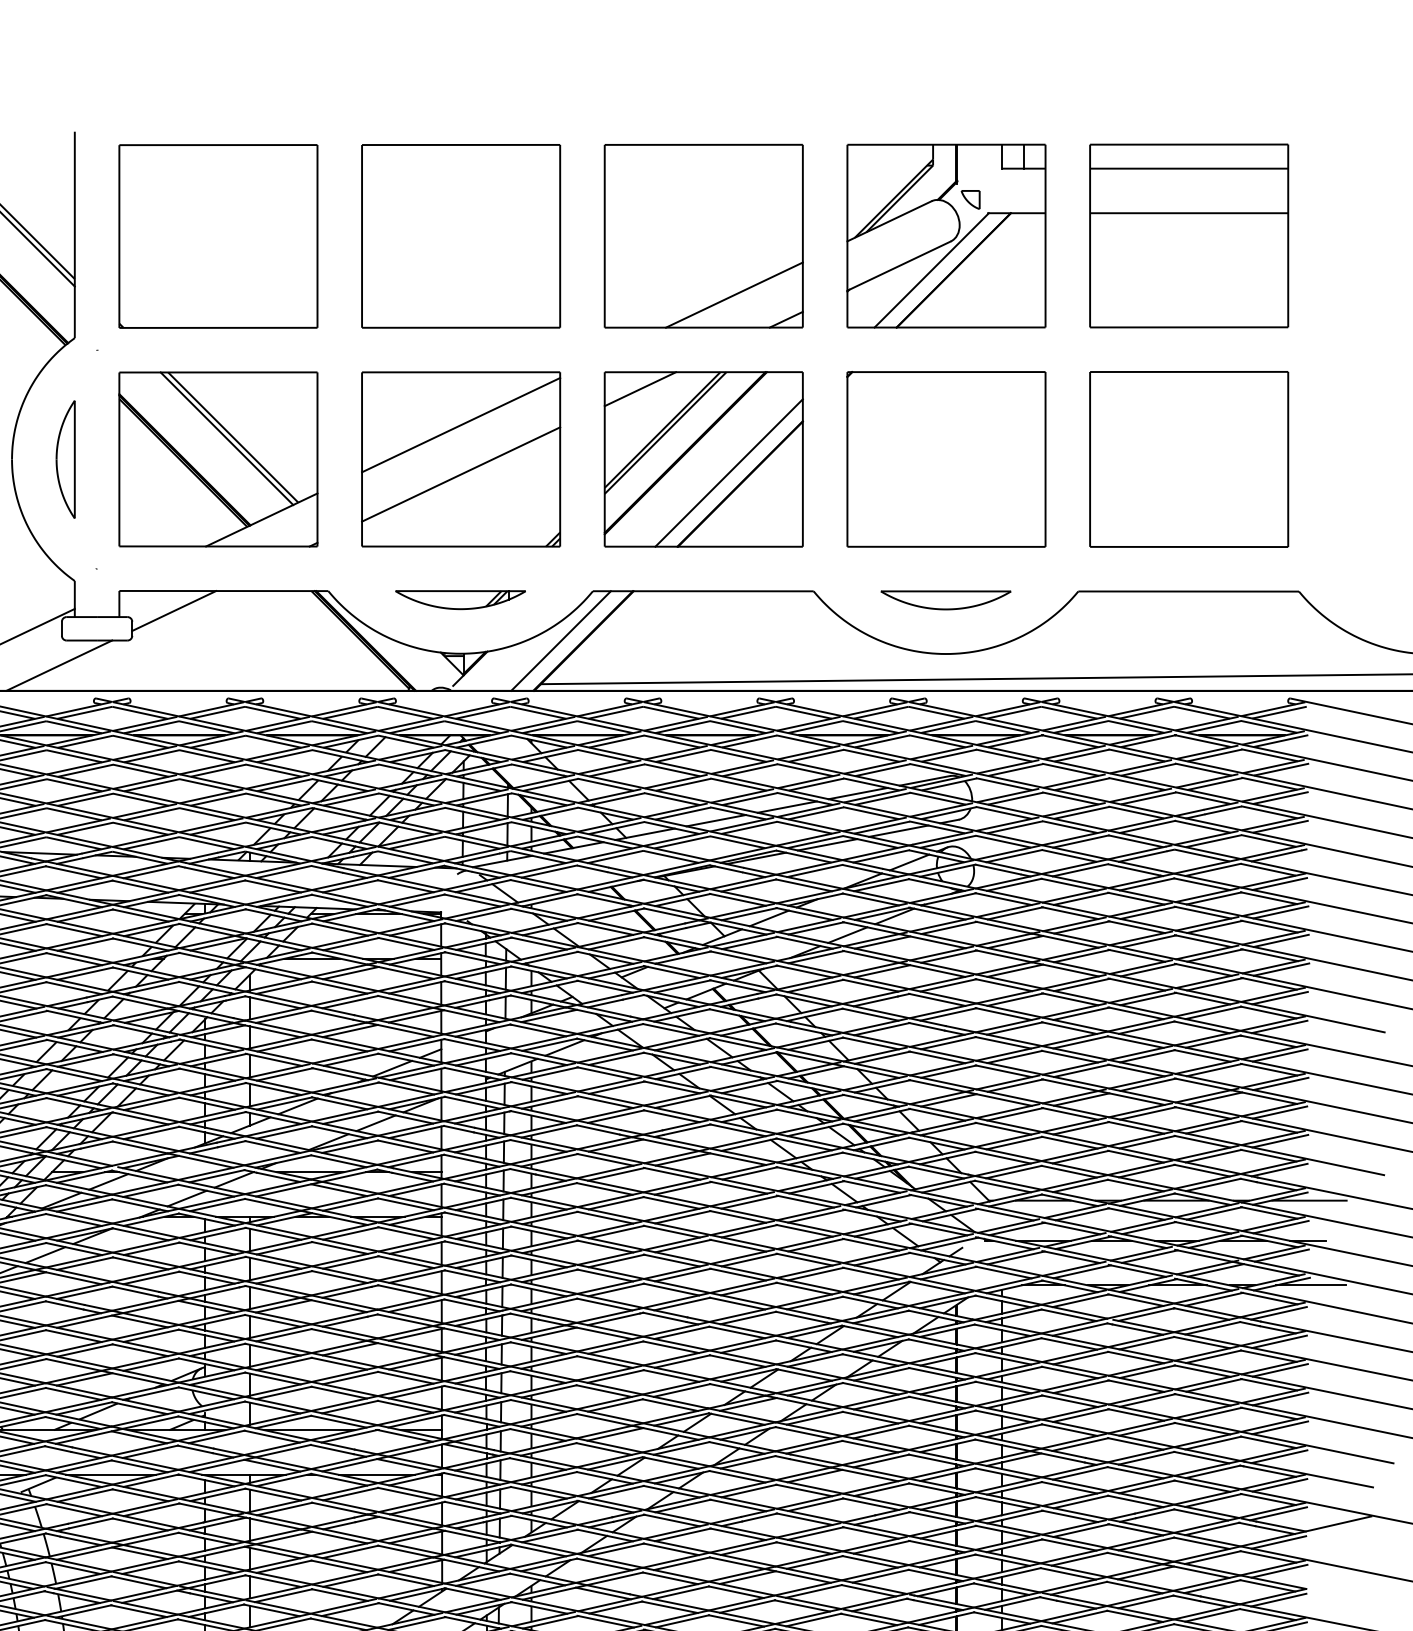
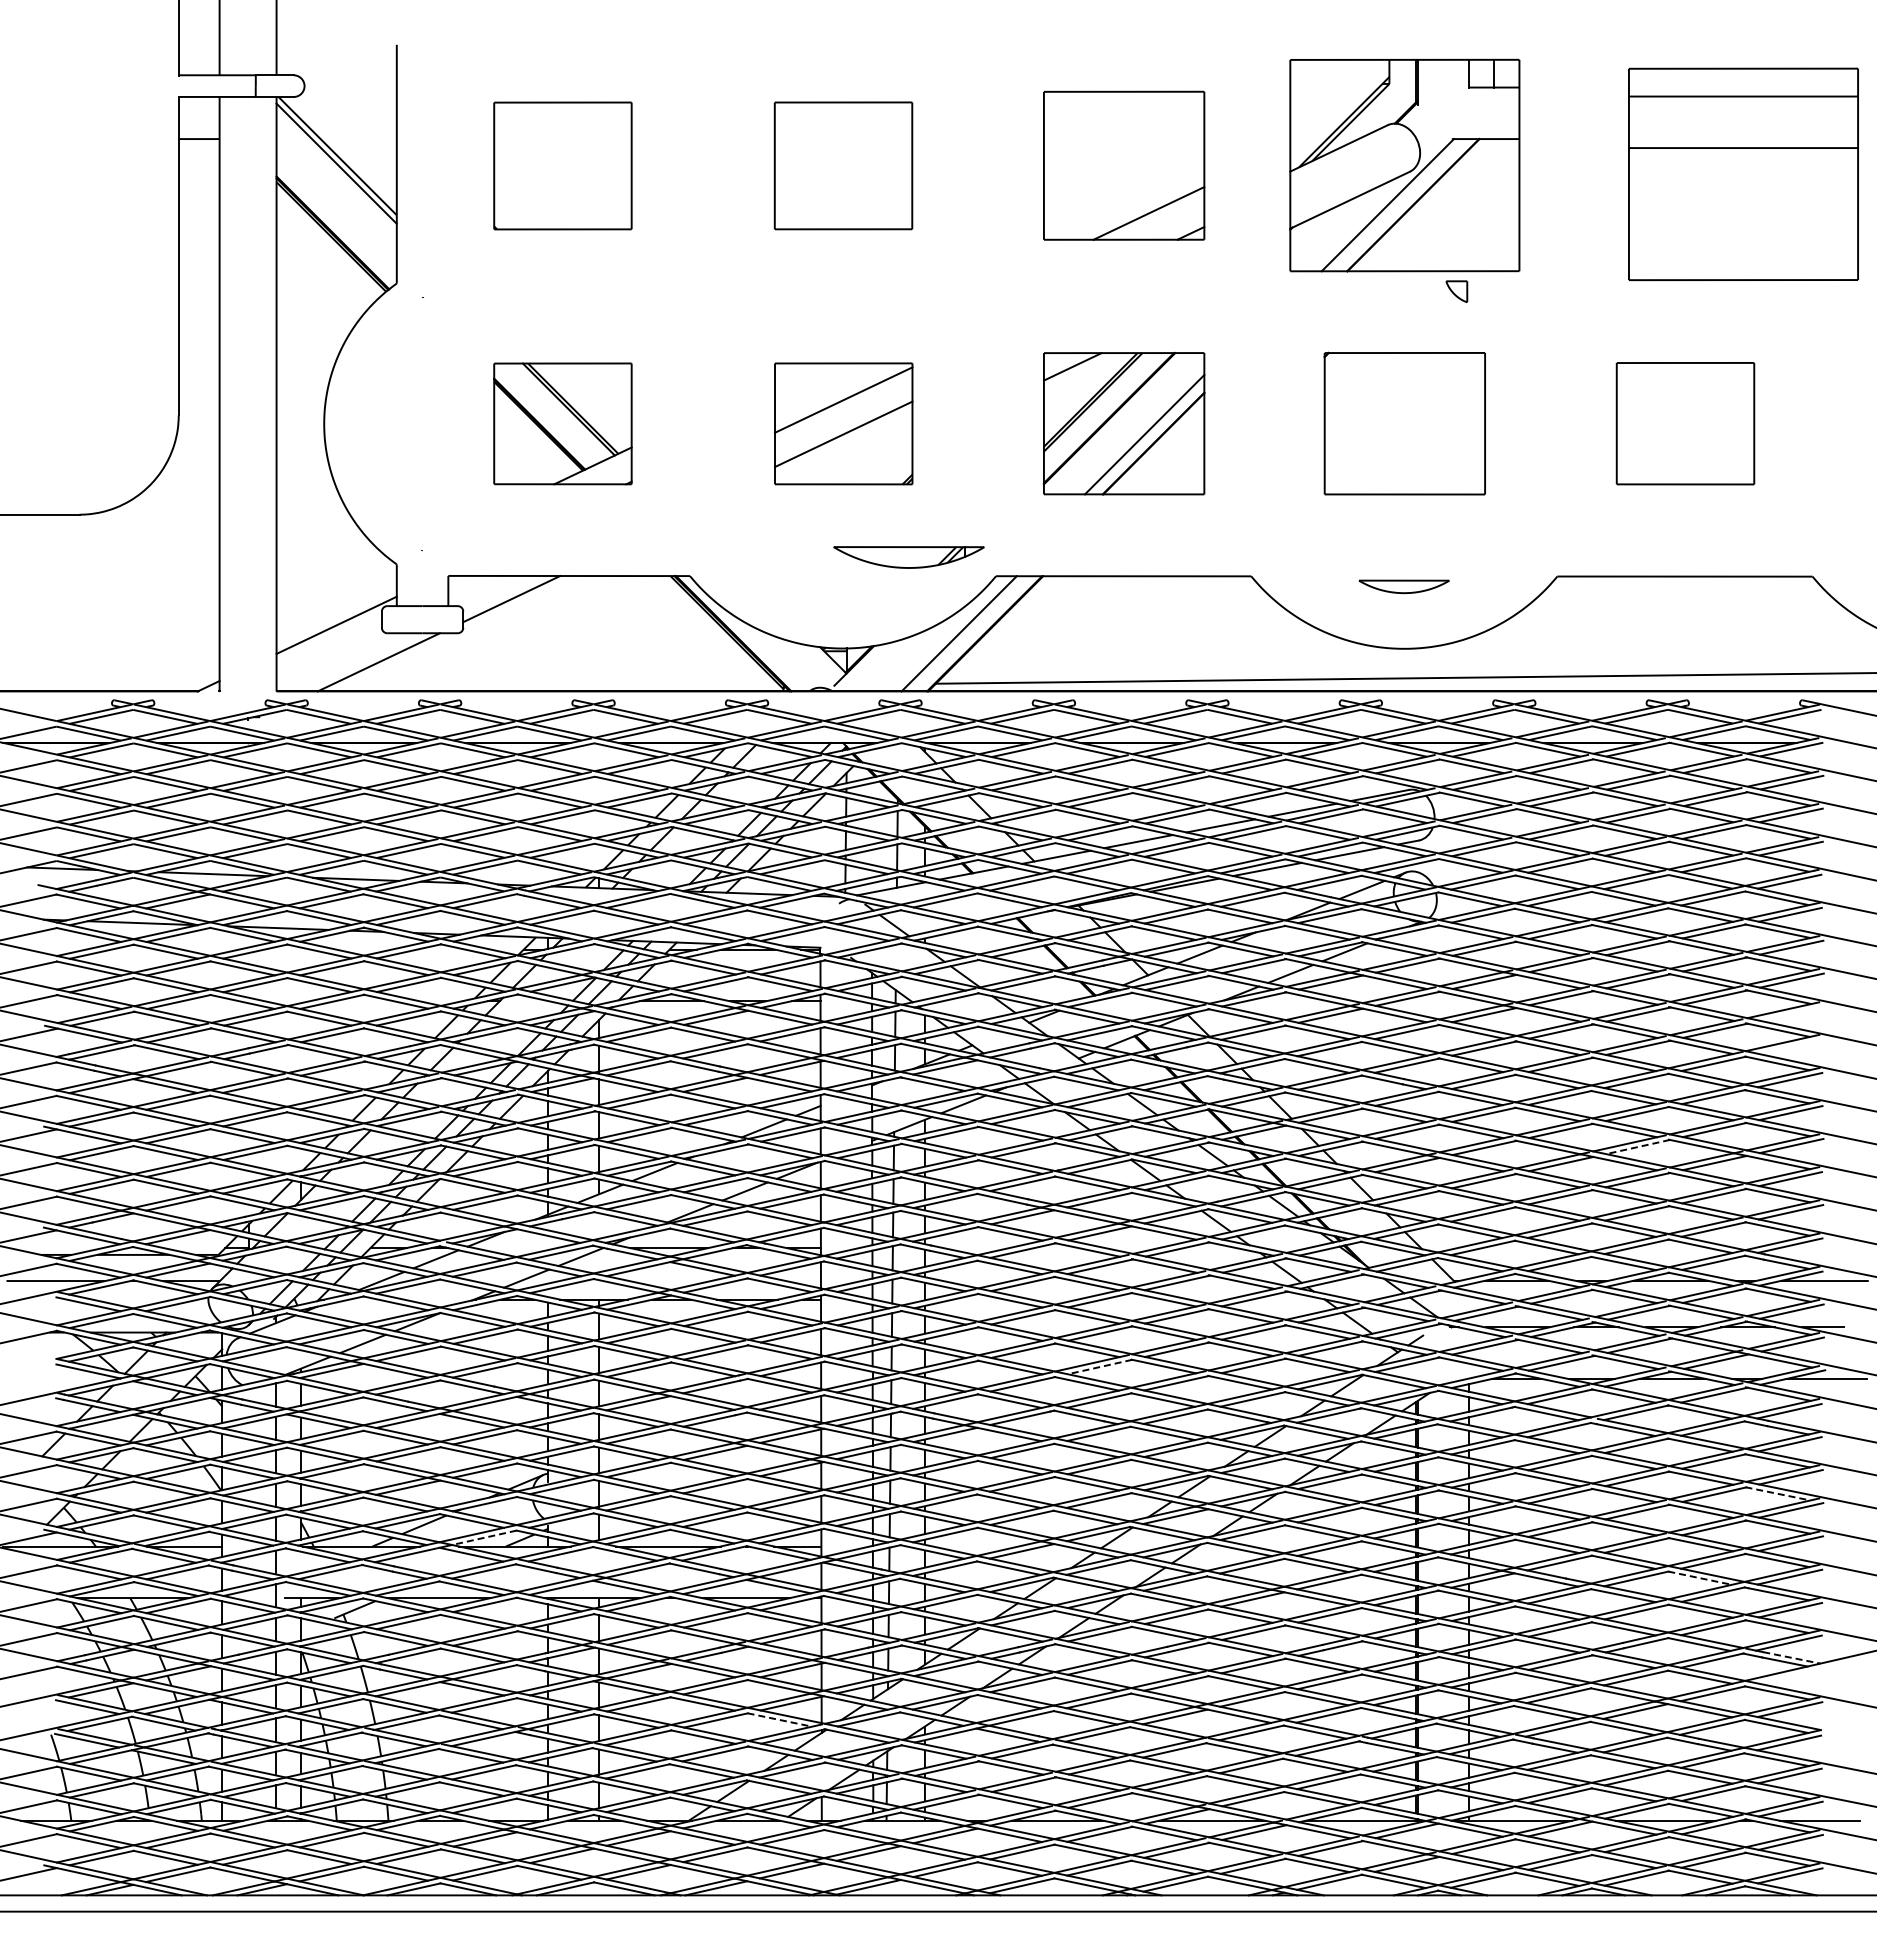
part: (970, 199) -> (1456, 291), moved
part: (218, 236) -> (562, 165), size x0.6
part: (461, 236) -> (843, 165), size x0.6
part: (703, 236) -> (1123, 165), size x0.7
part: (1189, 236) -> (1743, 174), moved
part: (65, 459) -> (385, 423), removed
part: (218, 459) -> (562, 423), size x0.6
part: (461, 459) -> (843, 423), size x0.6
part: (703, 459) -> (1123, 423), size x0.7
part: (946, 459) -> (1404, 423), size x0.7
part: (1189, 459) -> (1685, 423), size x0.6
part: (460, 600) -> (908, 557), moved
part: (945, 600) -> (1403, 586), size x0.6
line: (1281, 969) -> (1792, 1013), removed
line: (1279, 997) -> (1790, 1046), removed
line: (1148, 1085) -> (1638, 1147), solid -> dashed
line: (683, 1275) -> (1100, 1367), solid -> dashed
line: (1269, 1384) -> (1778, 1493), solid -> dashed
line: (149, 1422) -> (483, 1537), solid -> dashed
line: (1202, 1457) -> (1700, 1578), solid -> dashed
line: (1281, 1526) -> (1792, 1657), solid -> dashed
line: (1278, 1542) -> (1788, 1676), removed
line: (405, 1579) -> (779, 1719), solid -> dashed

